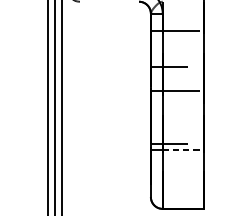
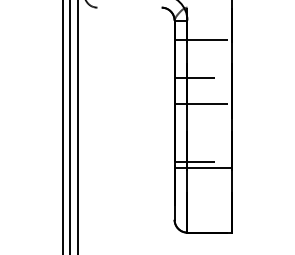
line: (183, 149) -> (210, 168), dashed -> solid

